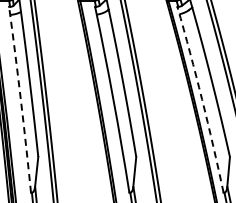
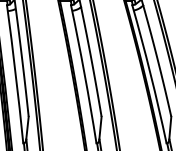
arc: (20, 99) -> (15, 74), dashed -> solid
arc: (202, 99) -> (150, 74), dashed -> solid

